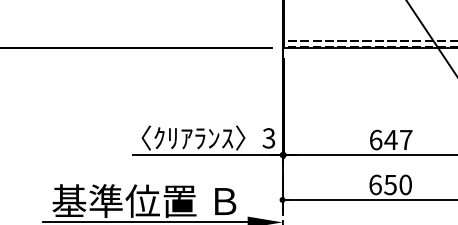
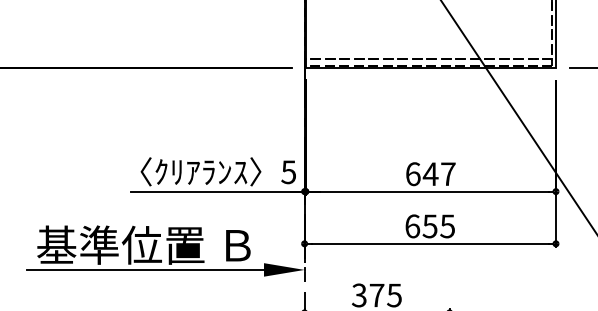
text: (268, 137) -> (288, 171), 3 -> 5
text: (405, 185) -> (447, 226), 650 -> 655

